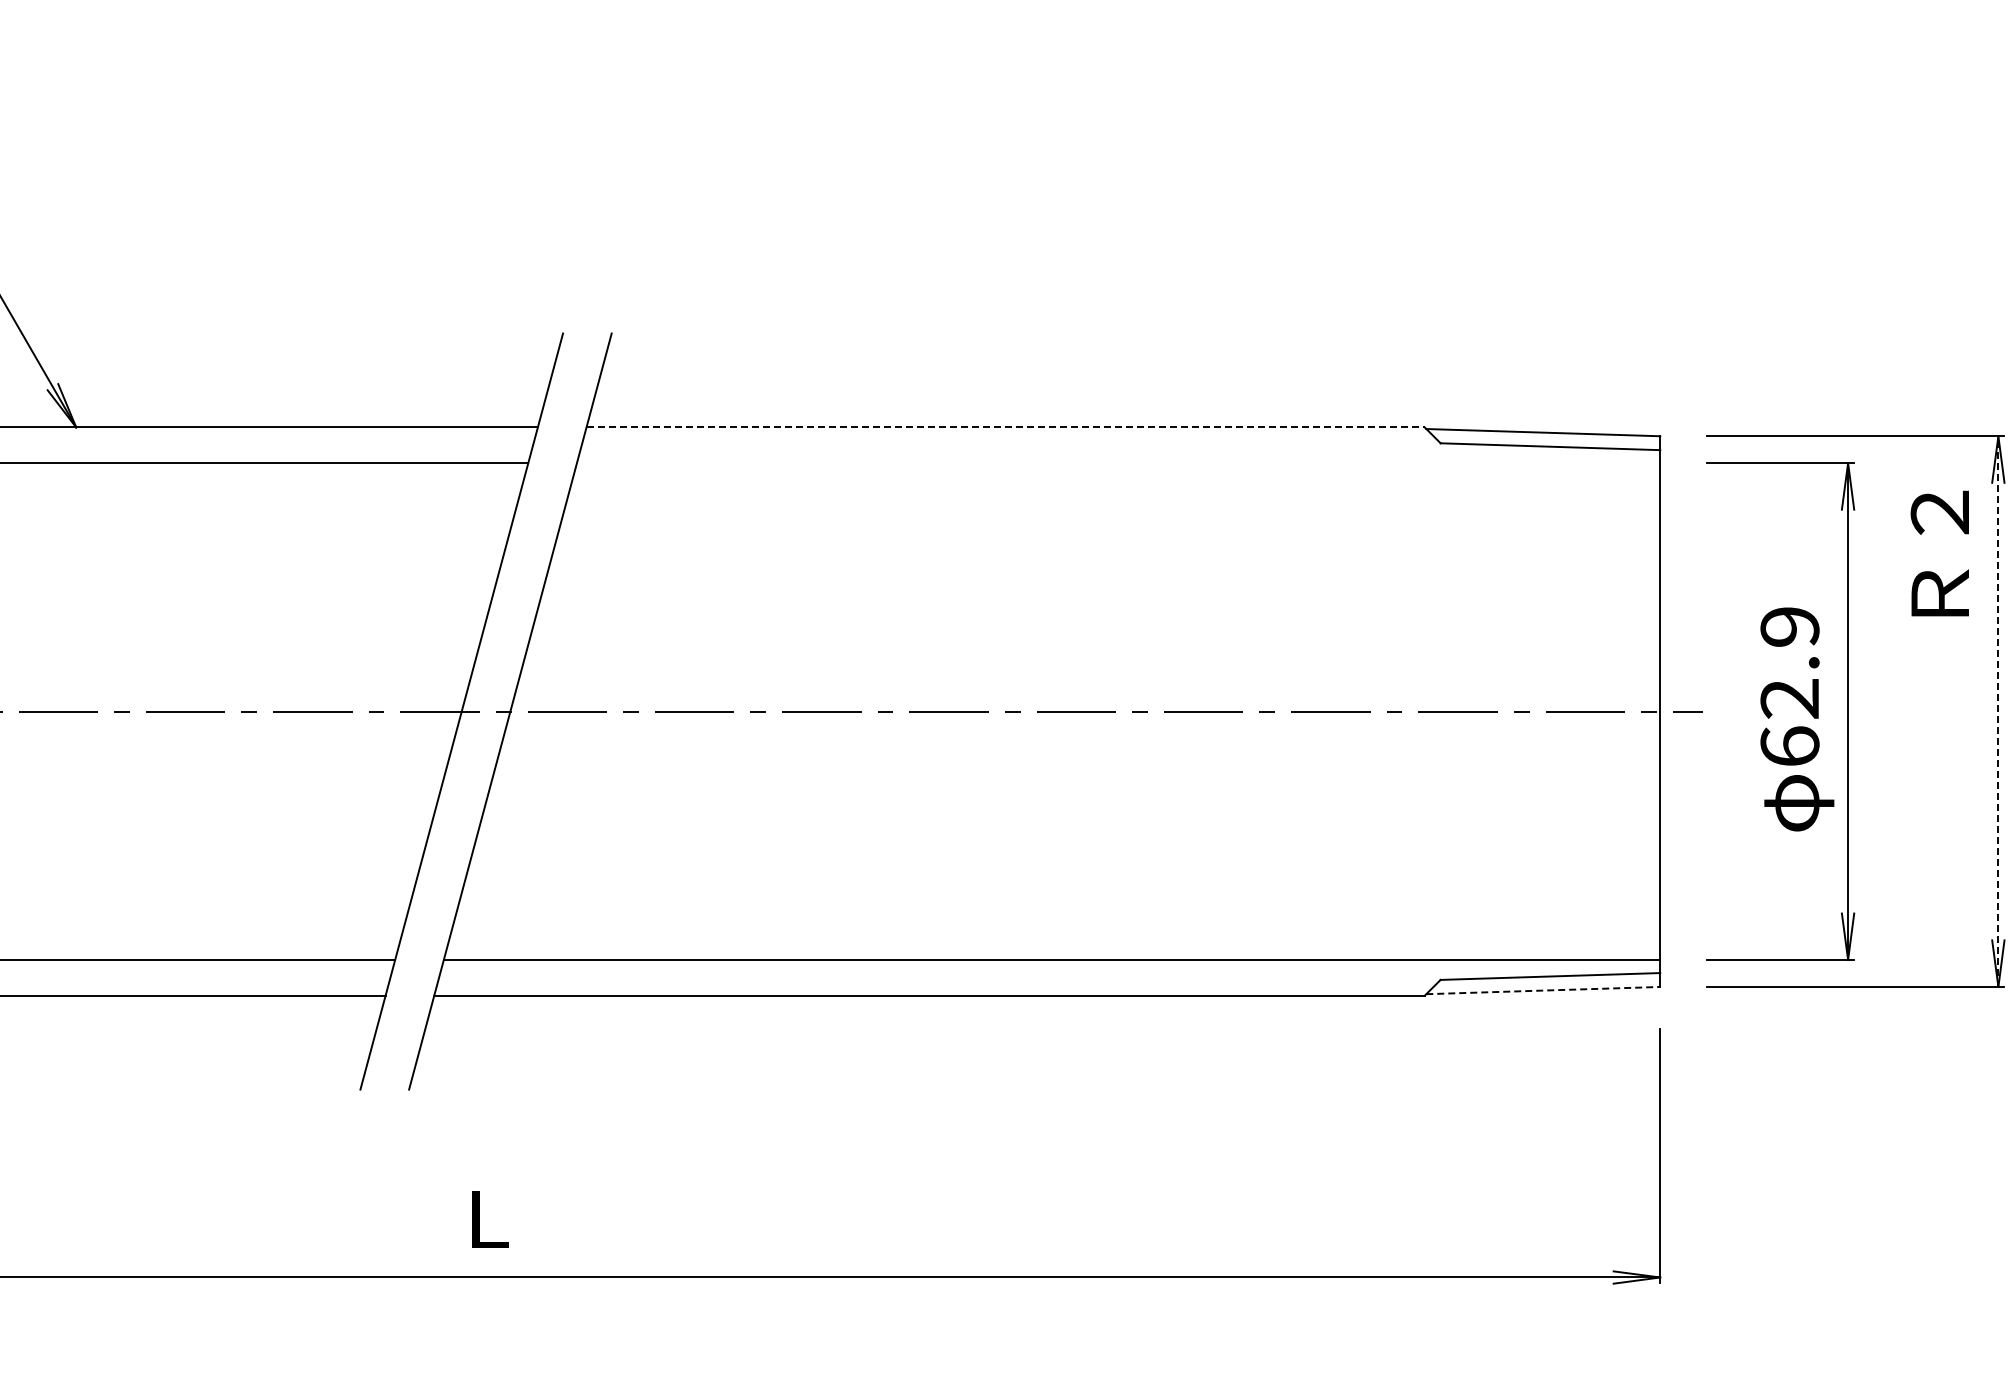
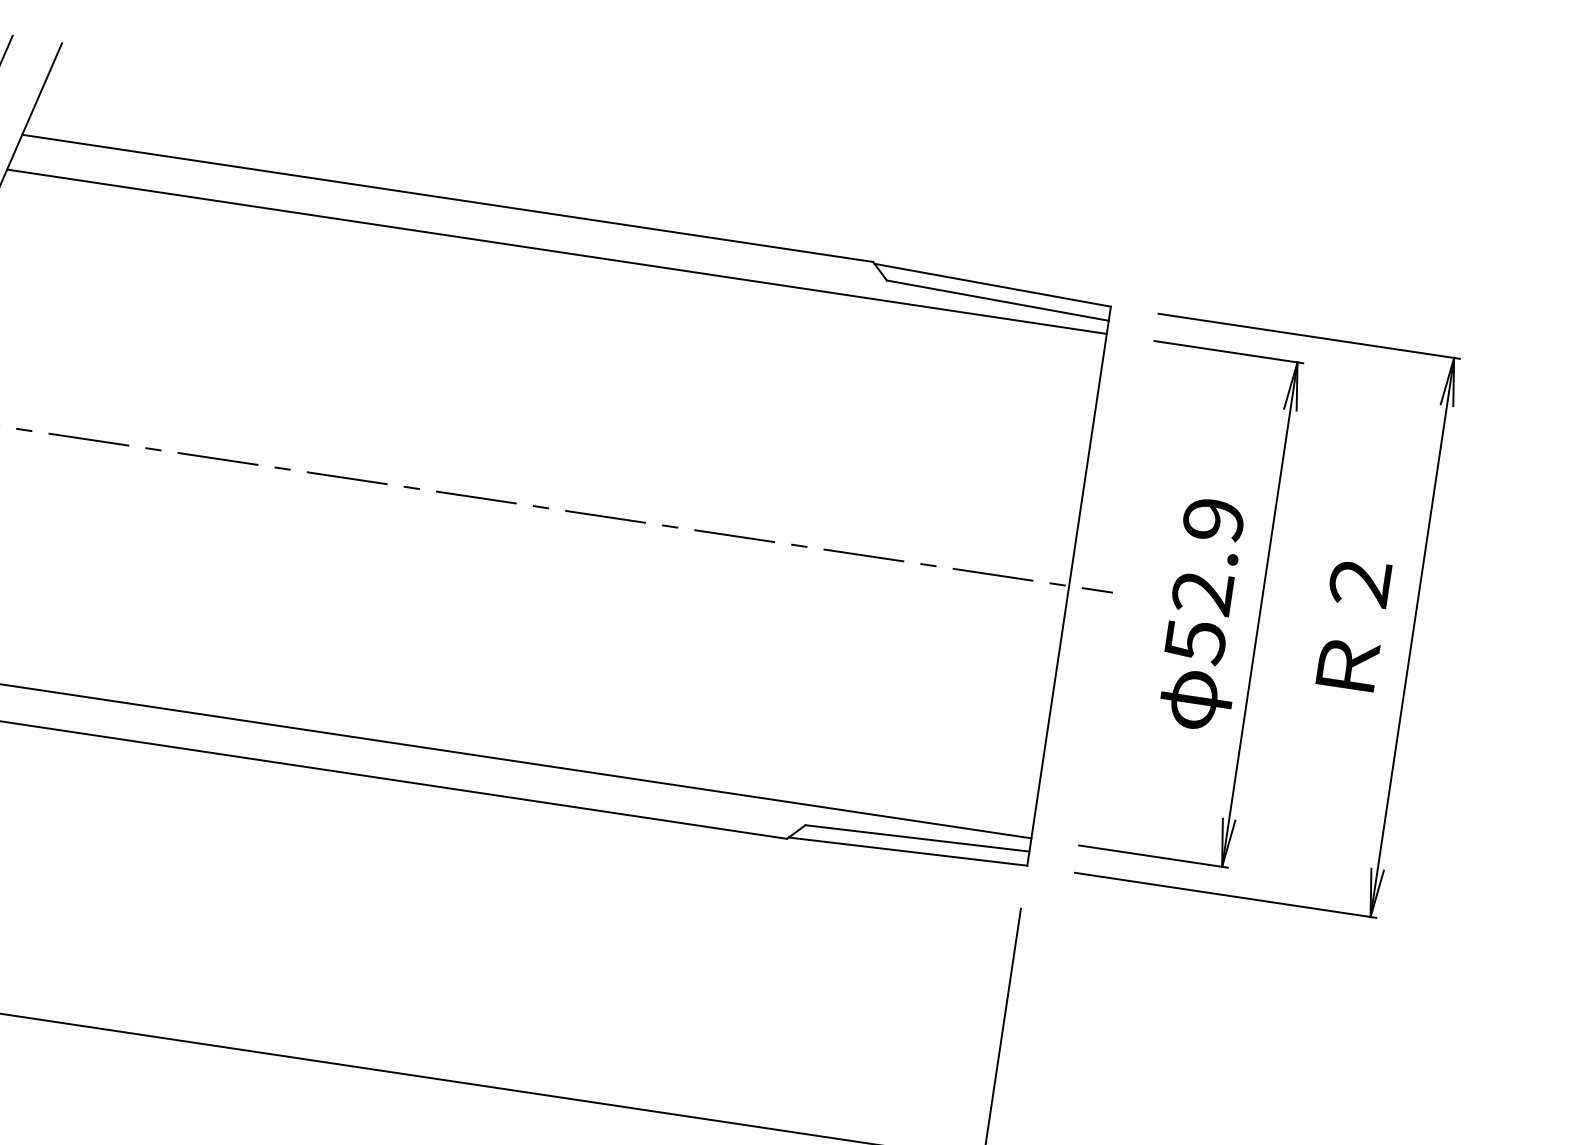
line: (1006, 427) -> (448, 198), dashed -> solid
line: (1118, 463) -> (556, 252), added
text: (1939, 553) -> (1353, 624), moved
line: (1998, 711) -> (1412, 637), dashed -> solid
text: (1789, 746) -> (1195, 641), 62.9 -> 52.9
line: (1543, 990) -> (908, 851), dashed -> solid

